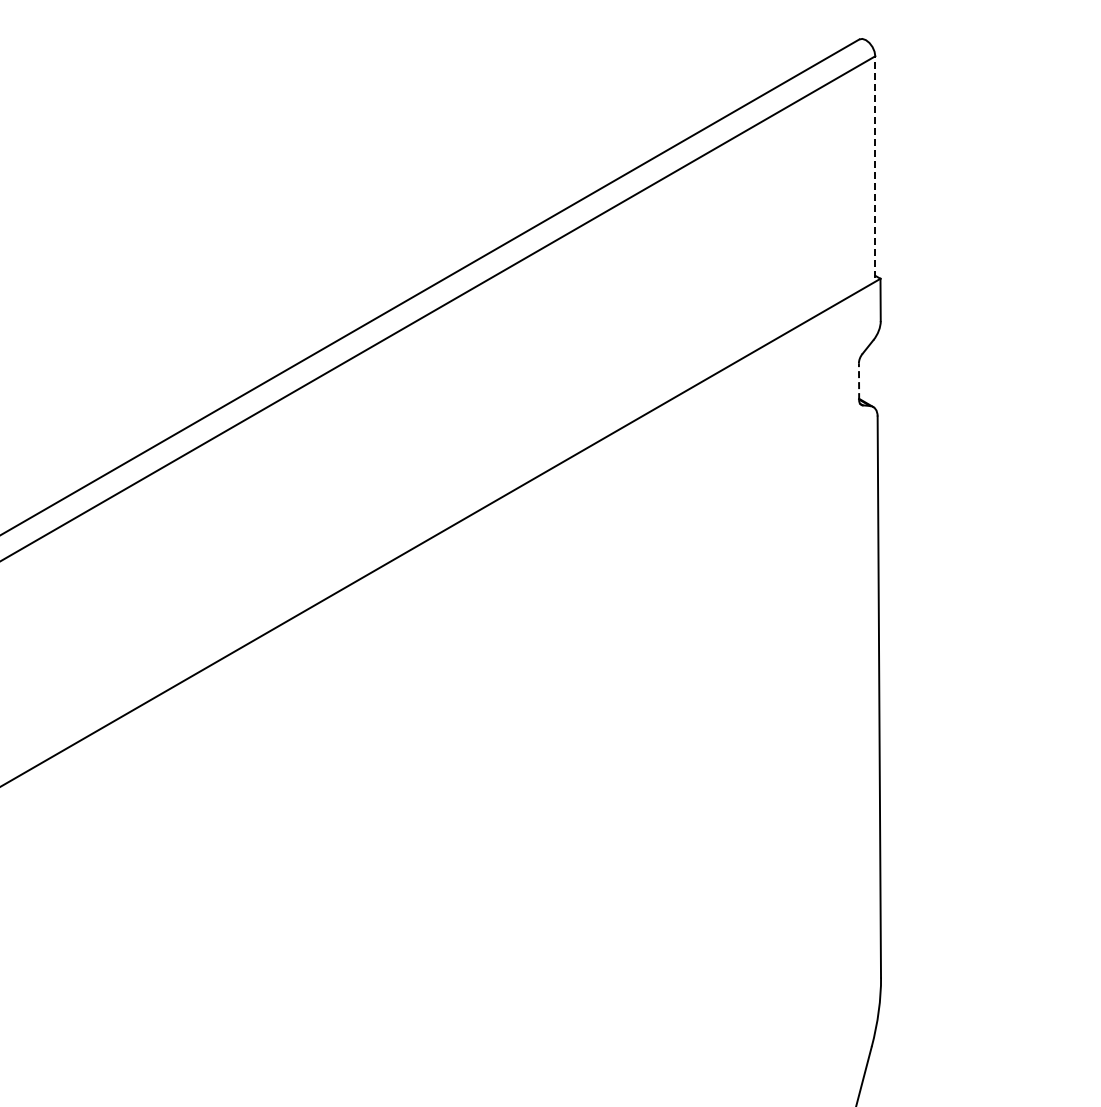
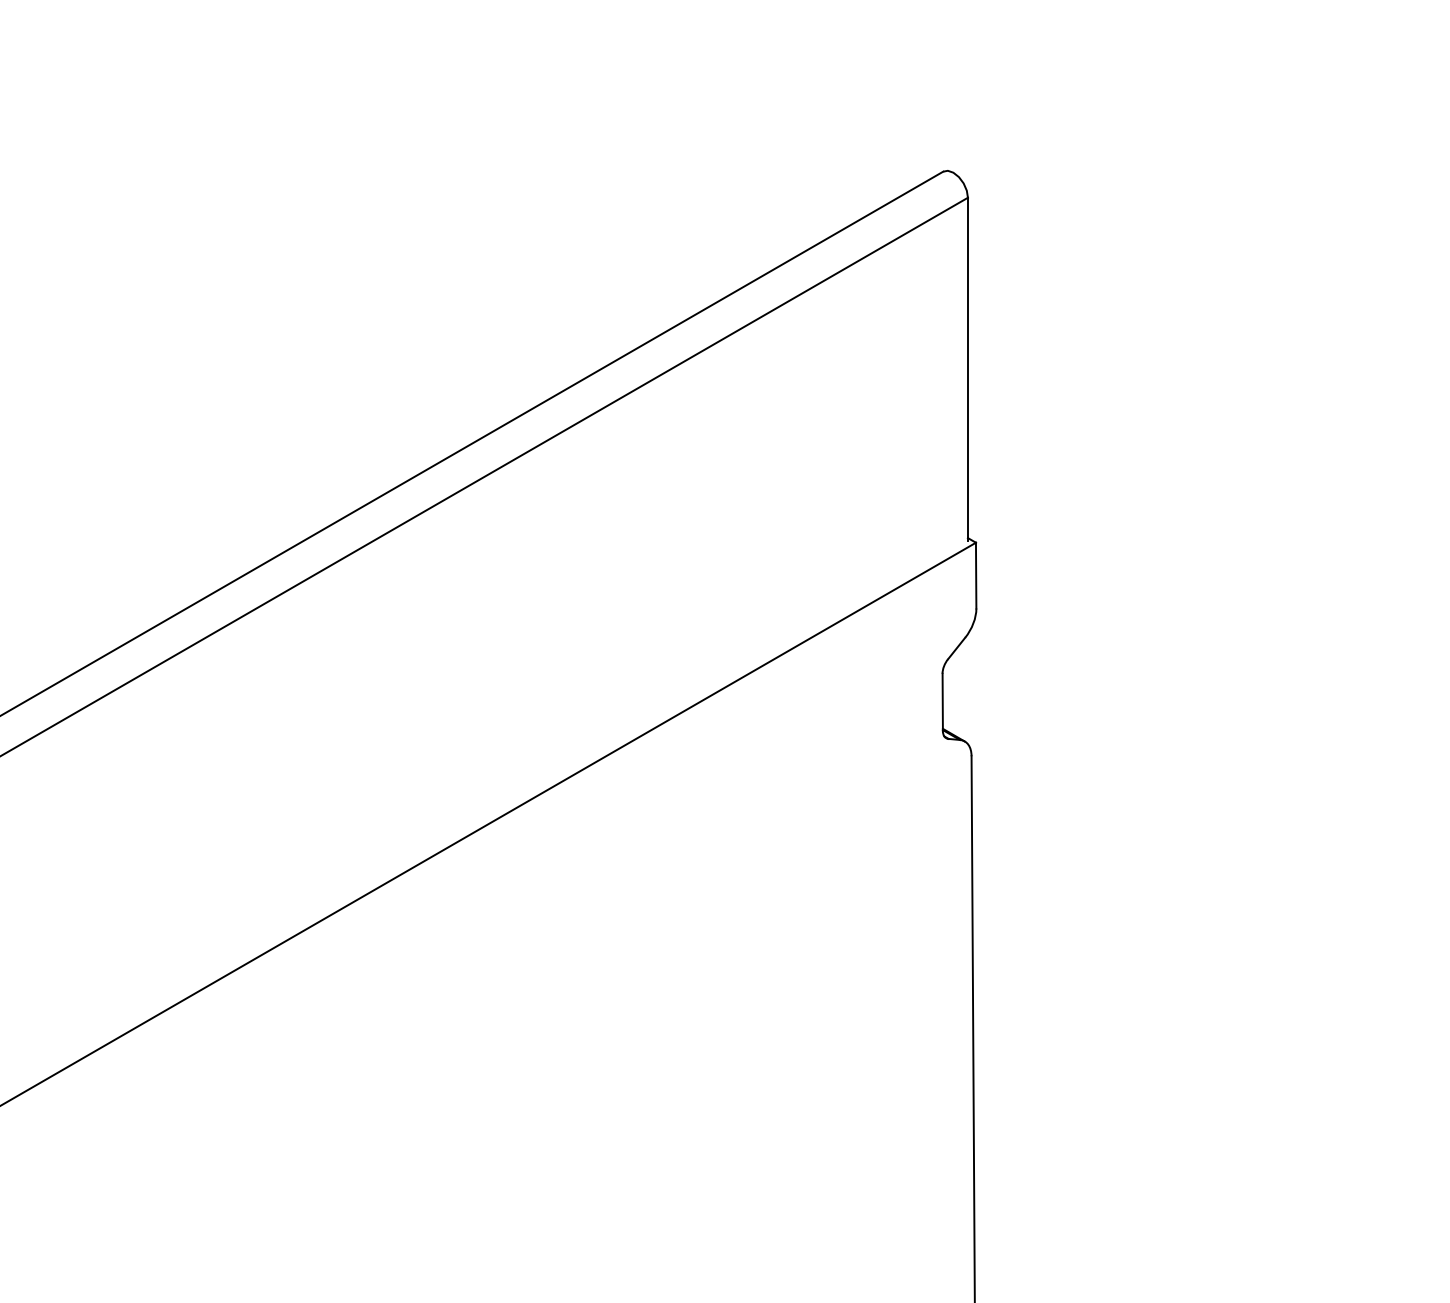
line: (875, 167) -> (968, 370), dashed -> solid
line: (859, 381) -> (943, 701), dashed -> solid

